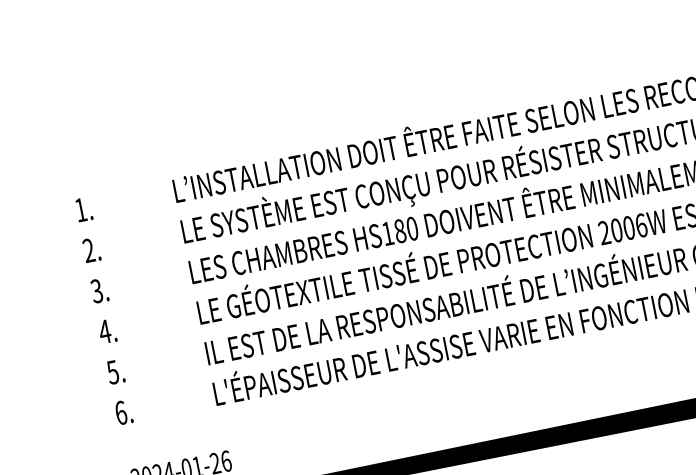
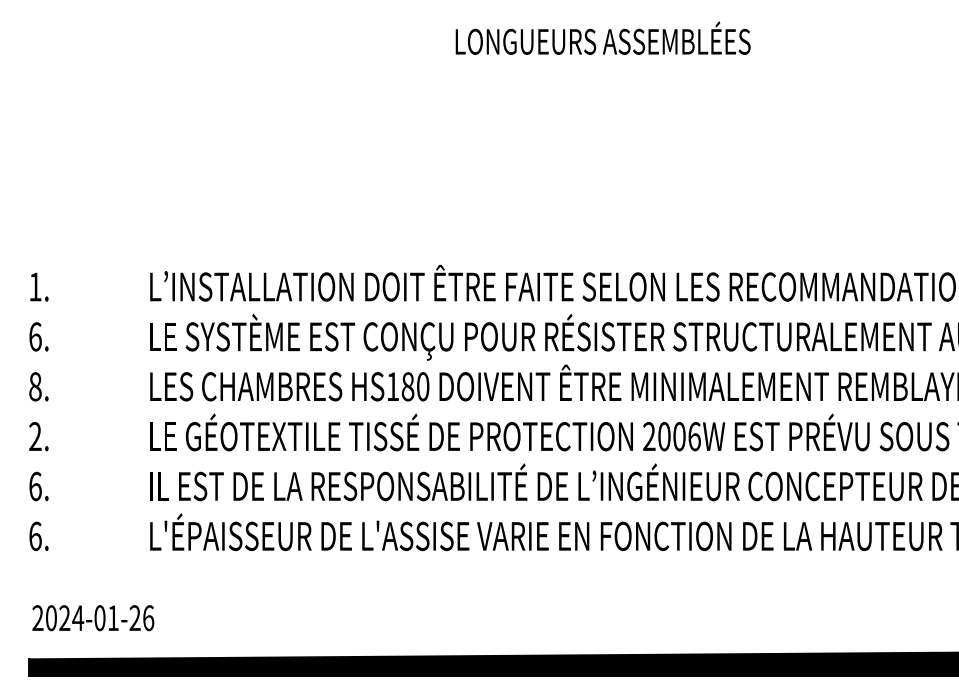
text: (88, 250) -> (35, 336), 2. -> 6.
text: (96, 291) -> (35, 386), 3. -> 8.
text: (105, 331) -> (35, 436), 4. -> 2.
text: (112, 372) -> (34, 486), 5. -> 6.

